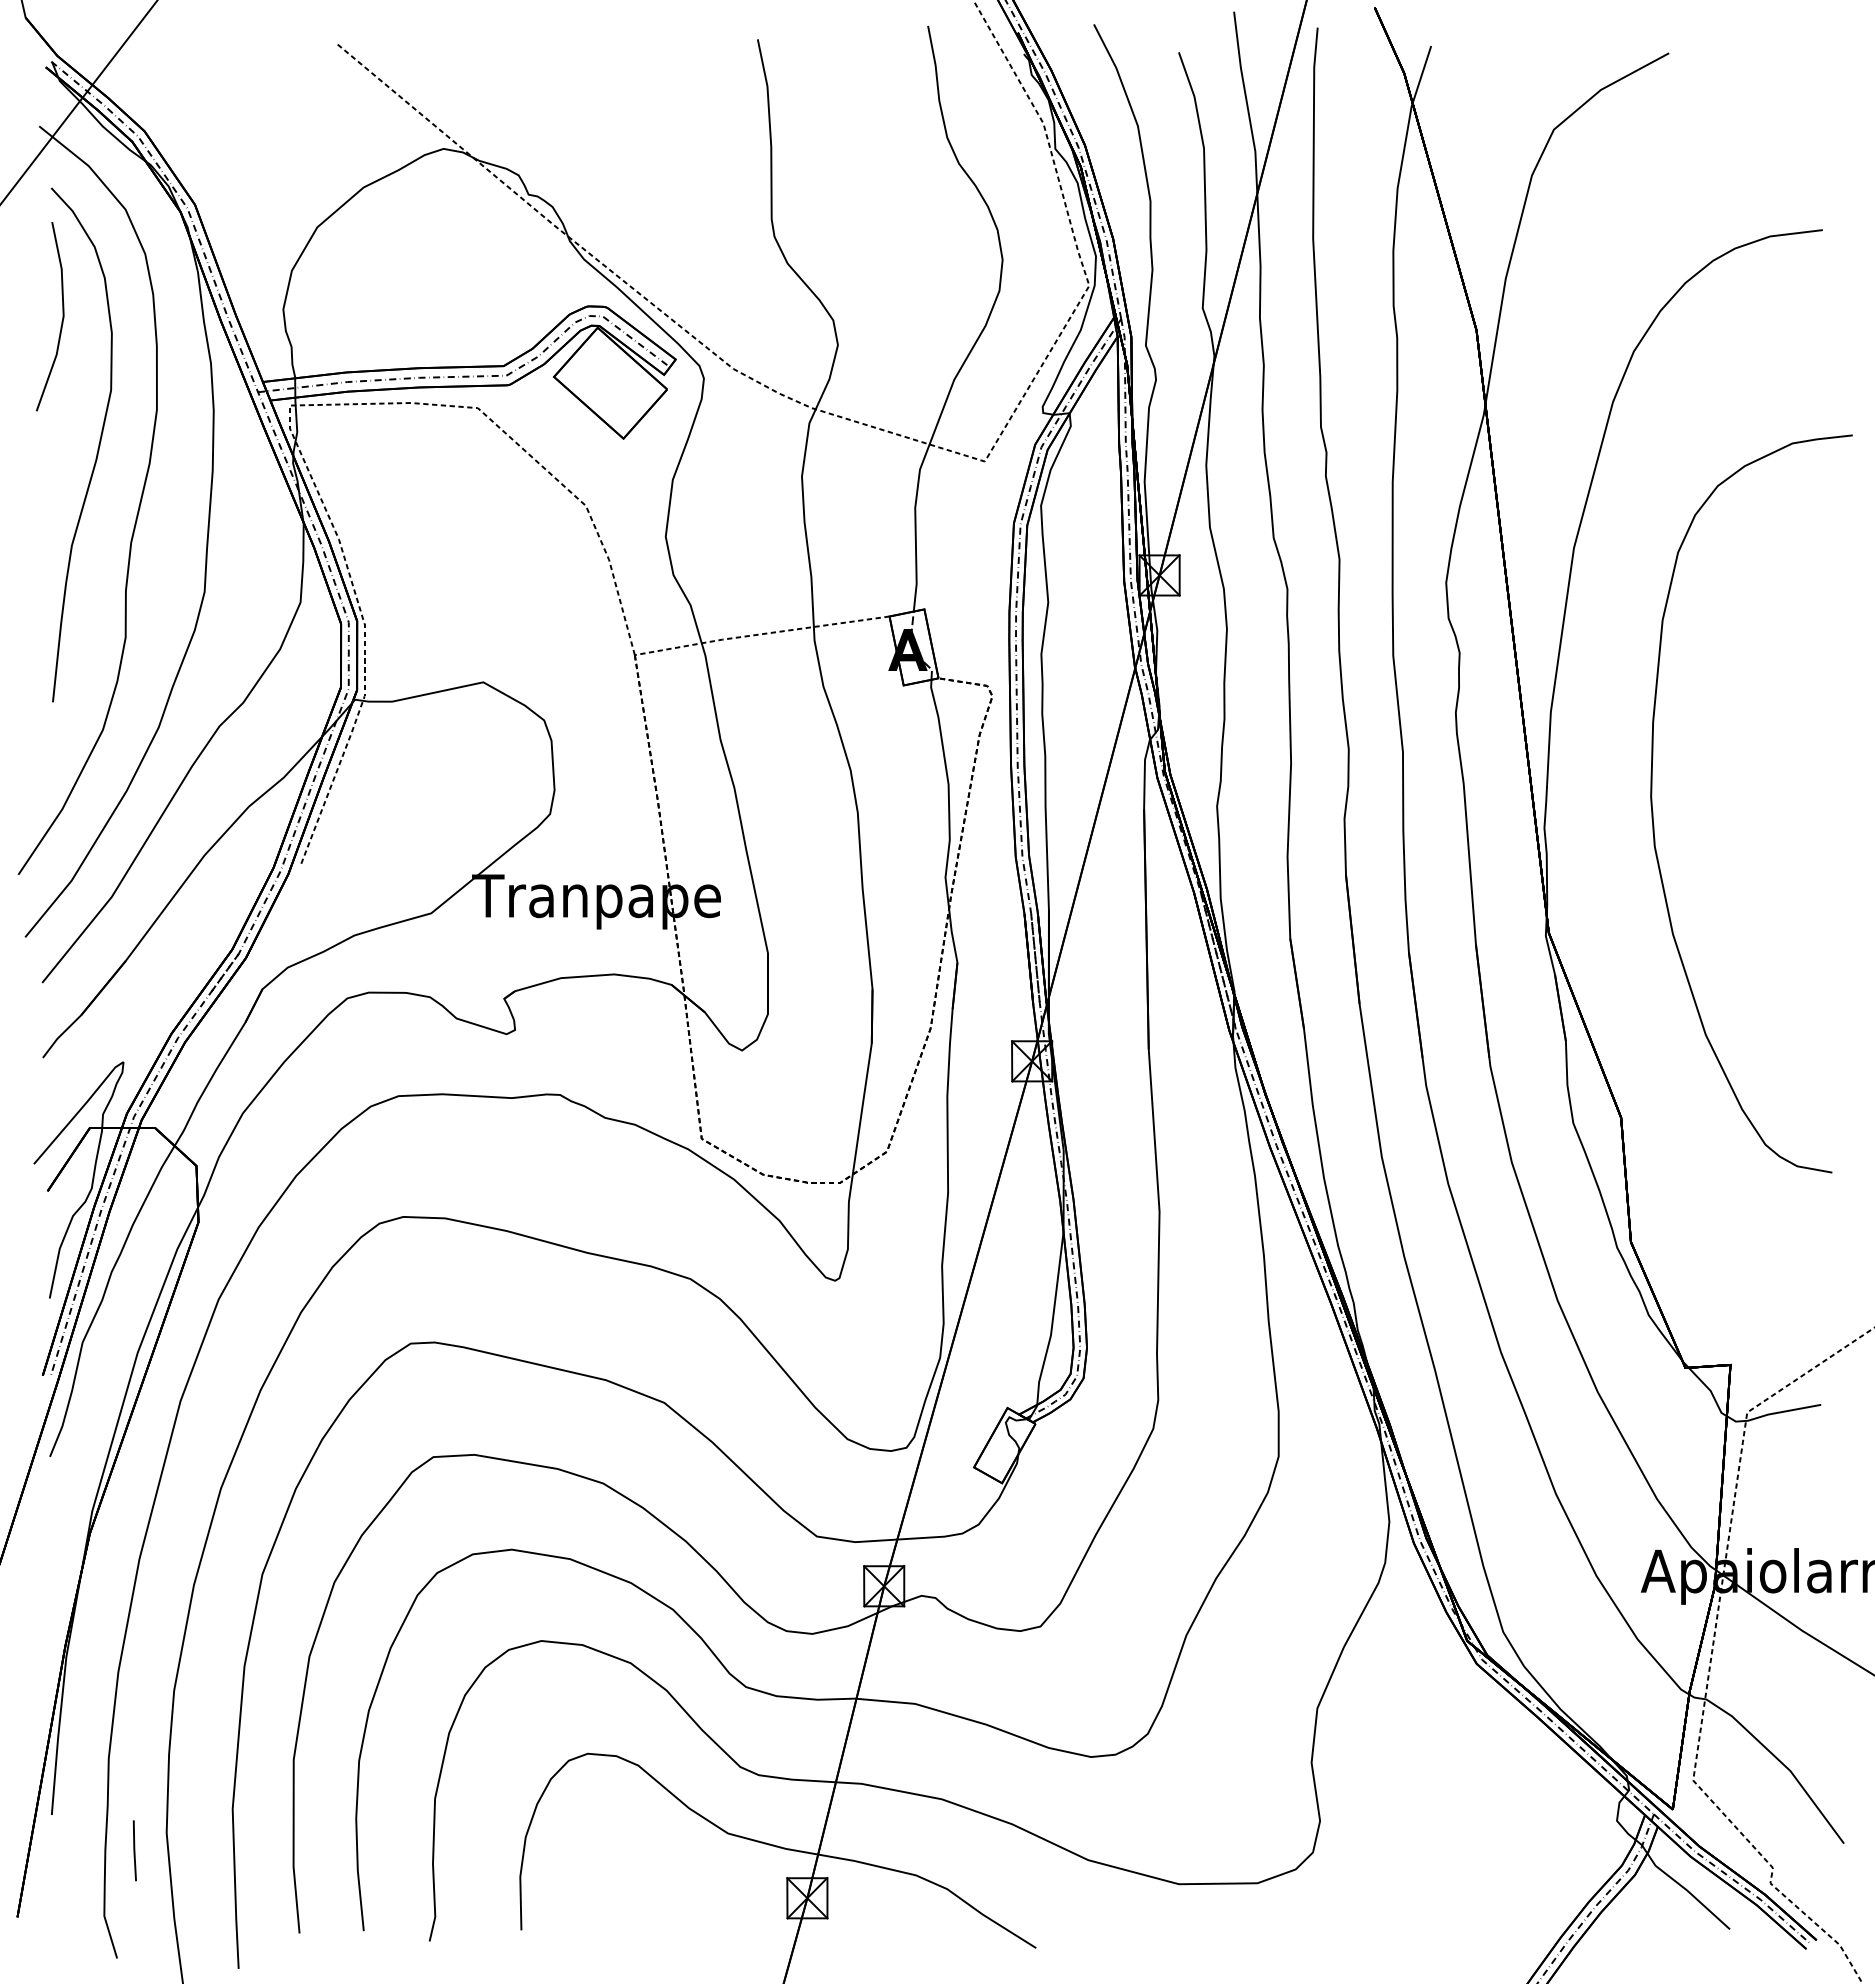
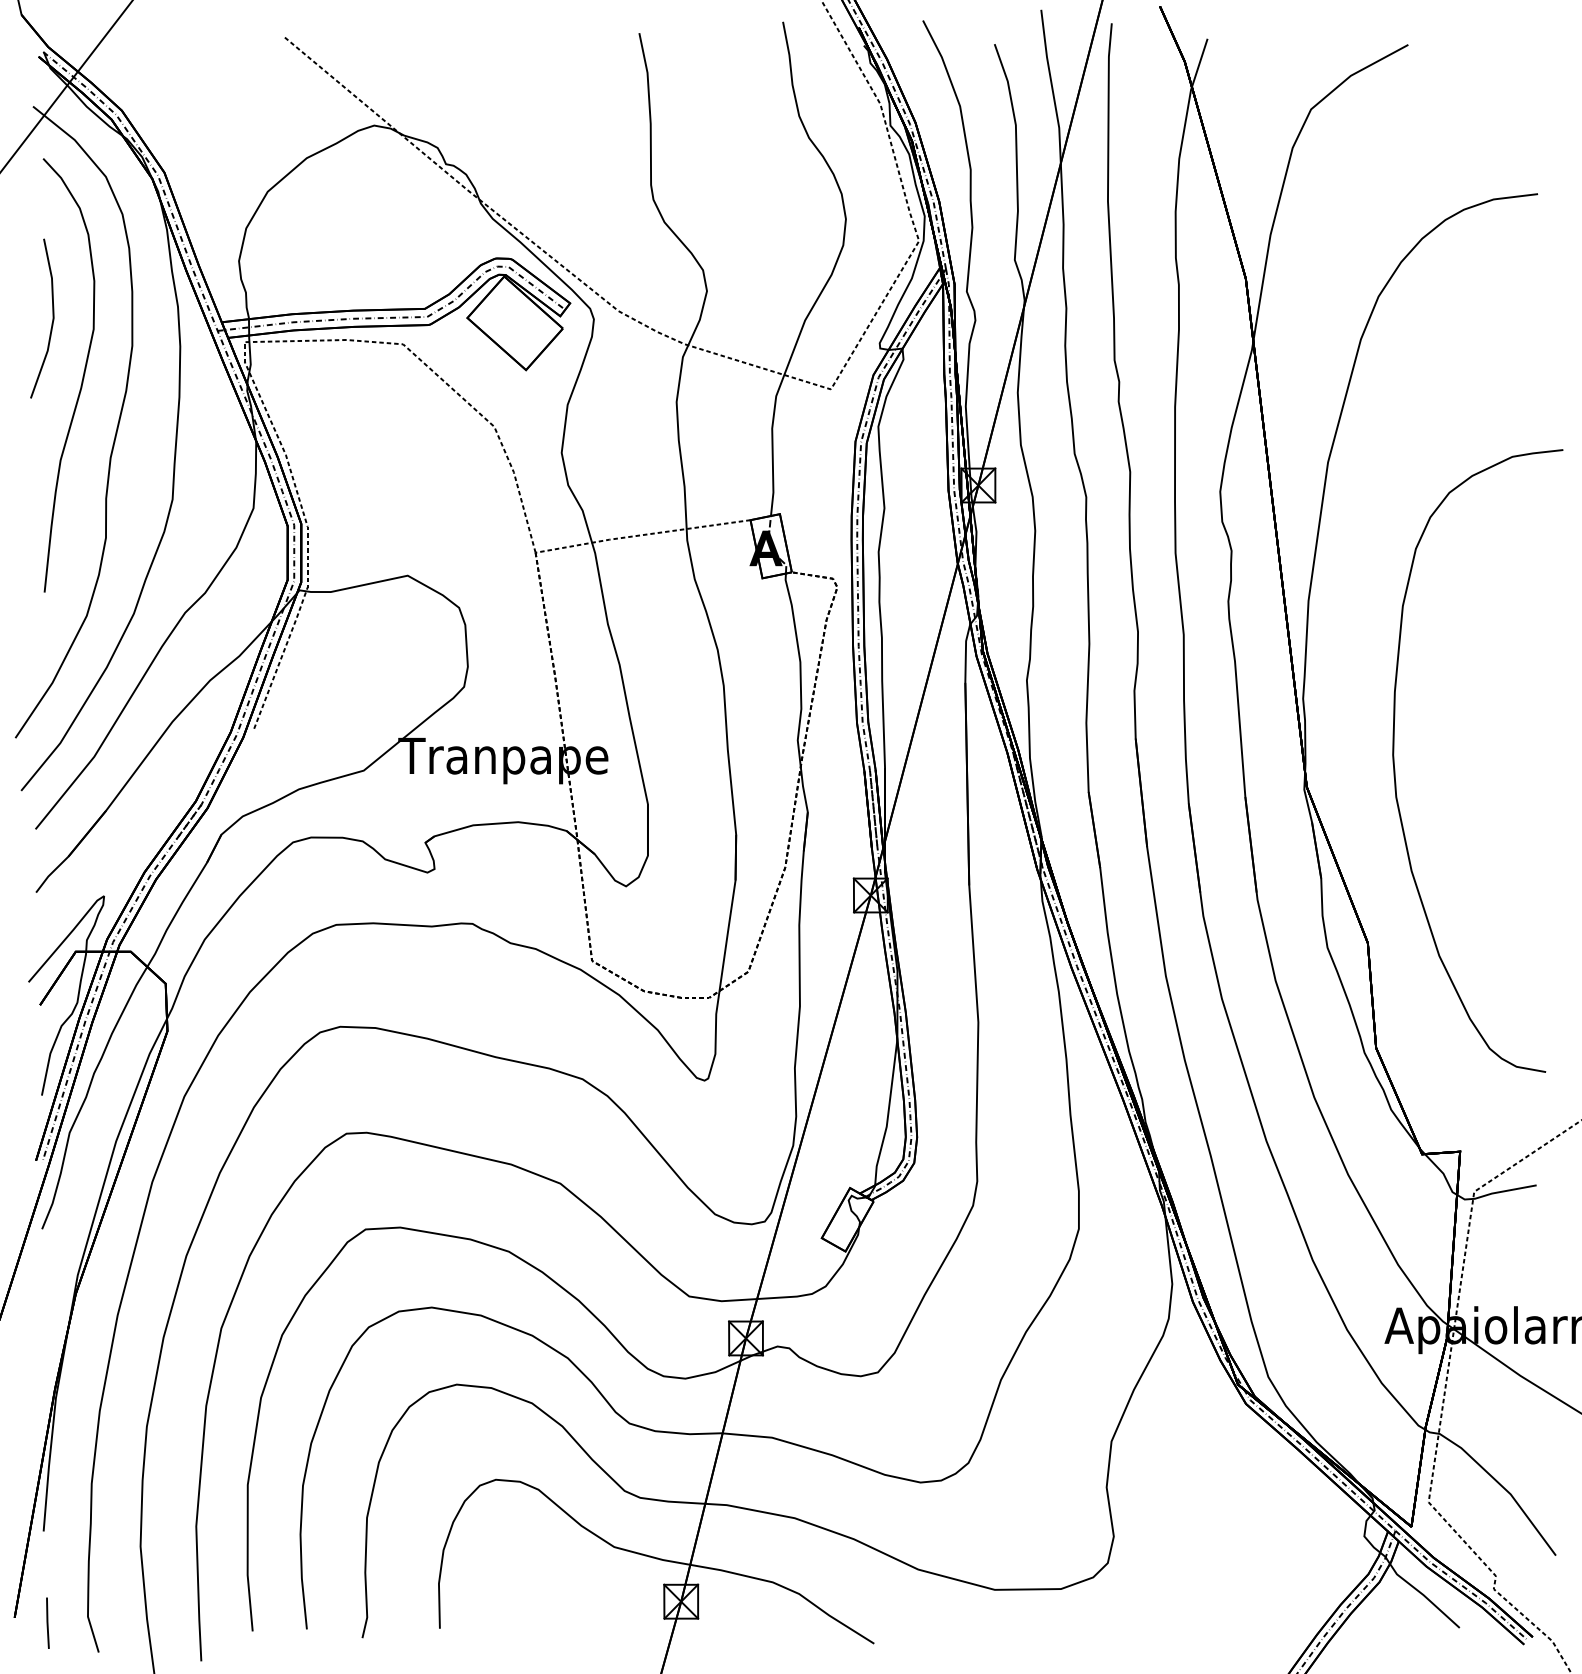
line: (62, 316) -> (52, 318), moved
curve: (1653, 811) -> (1395, 767), moved
line: (134, 1850) -> (47, 1622), moved

